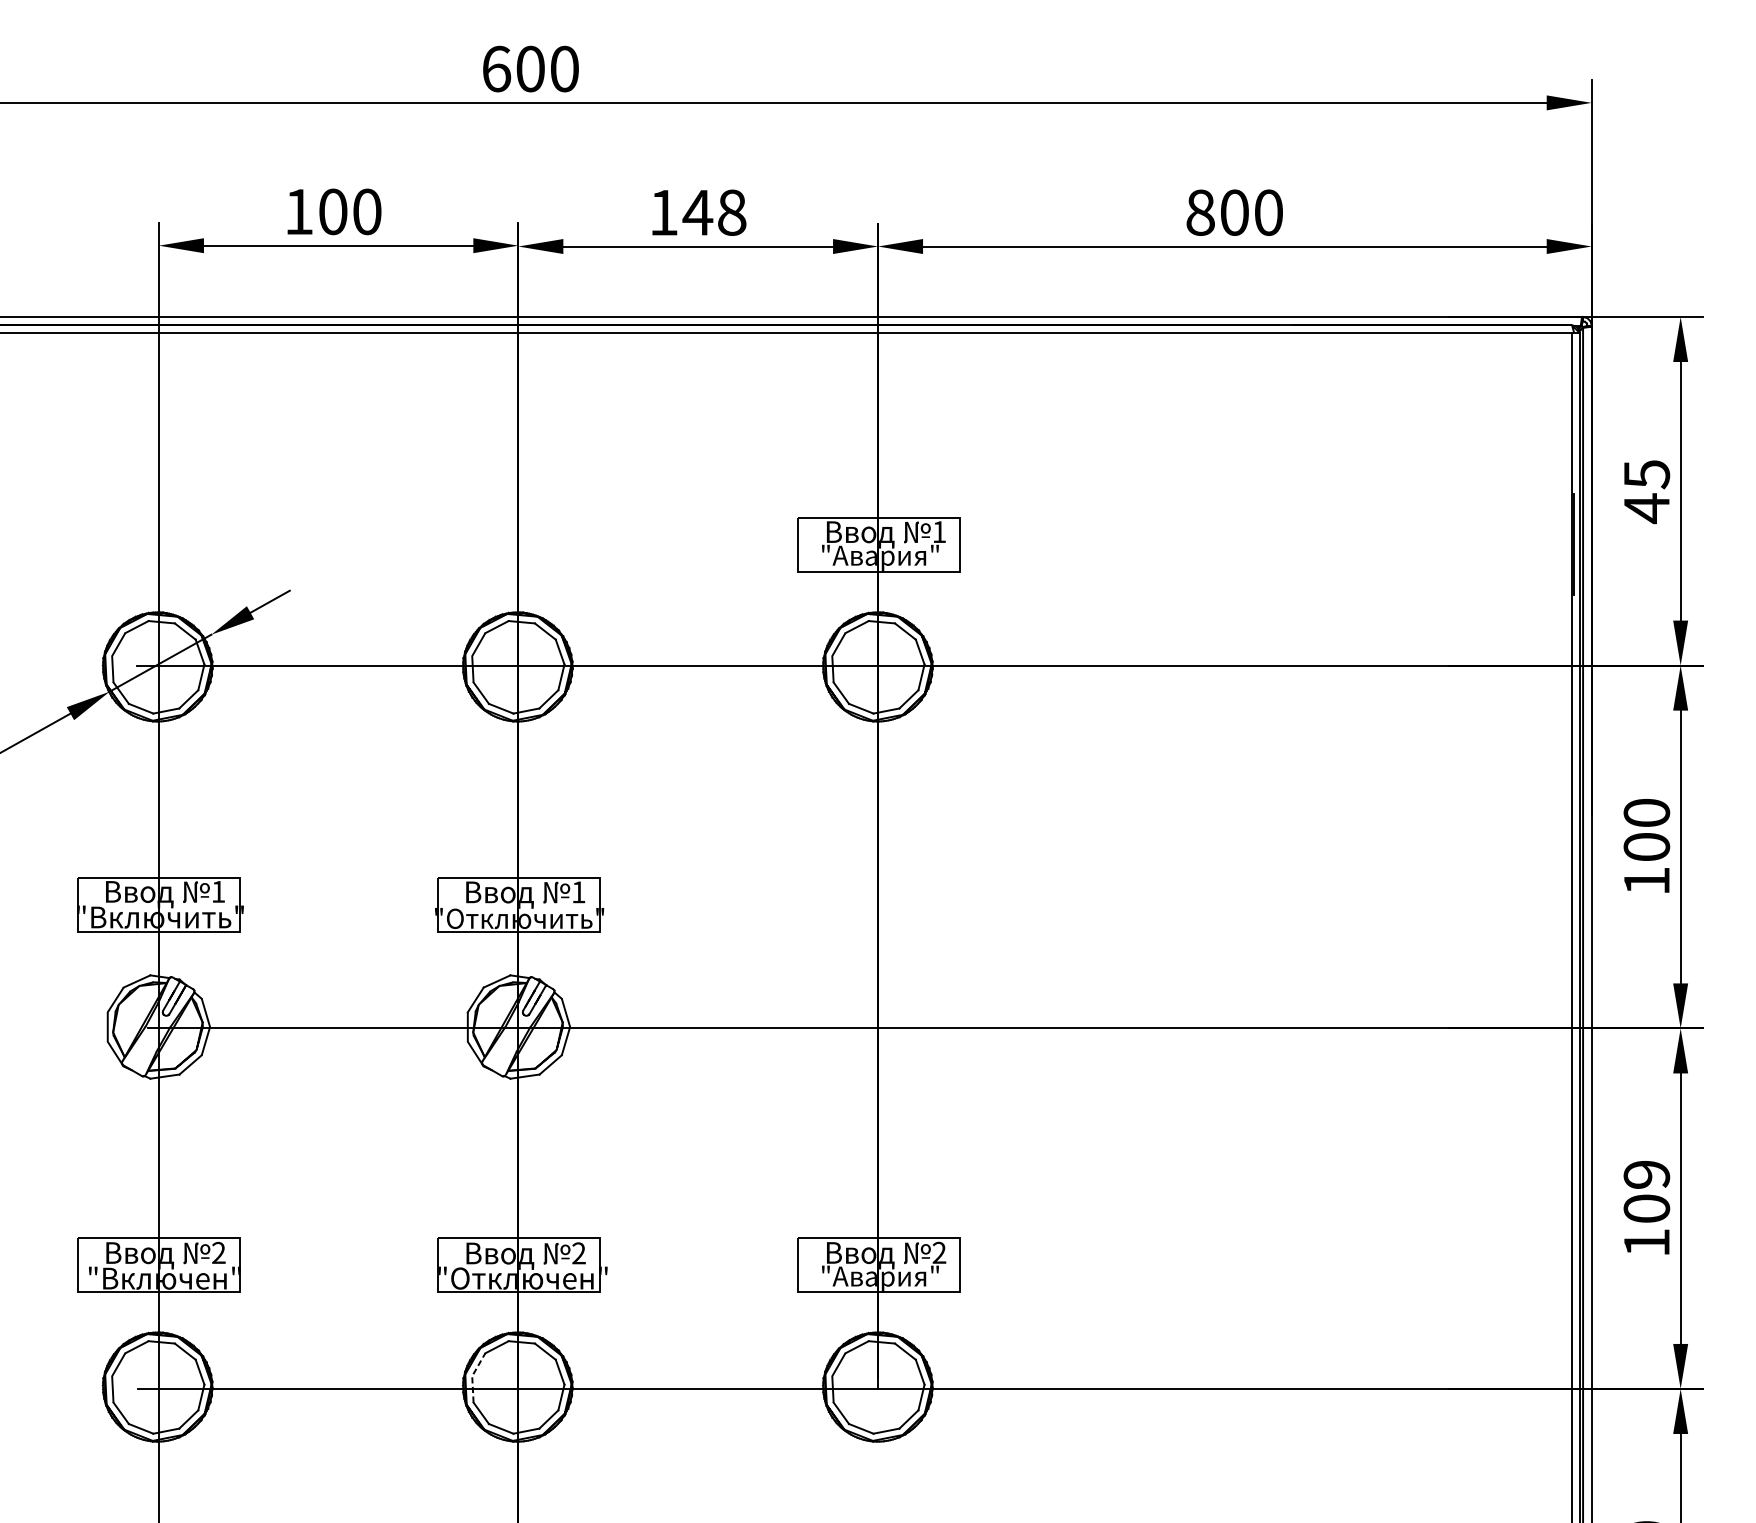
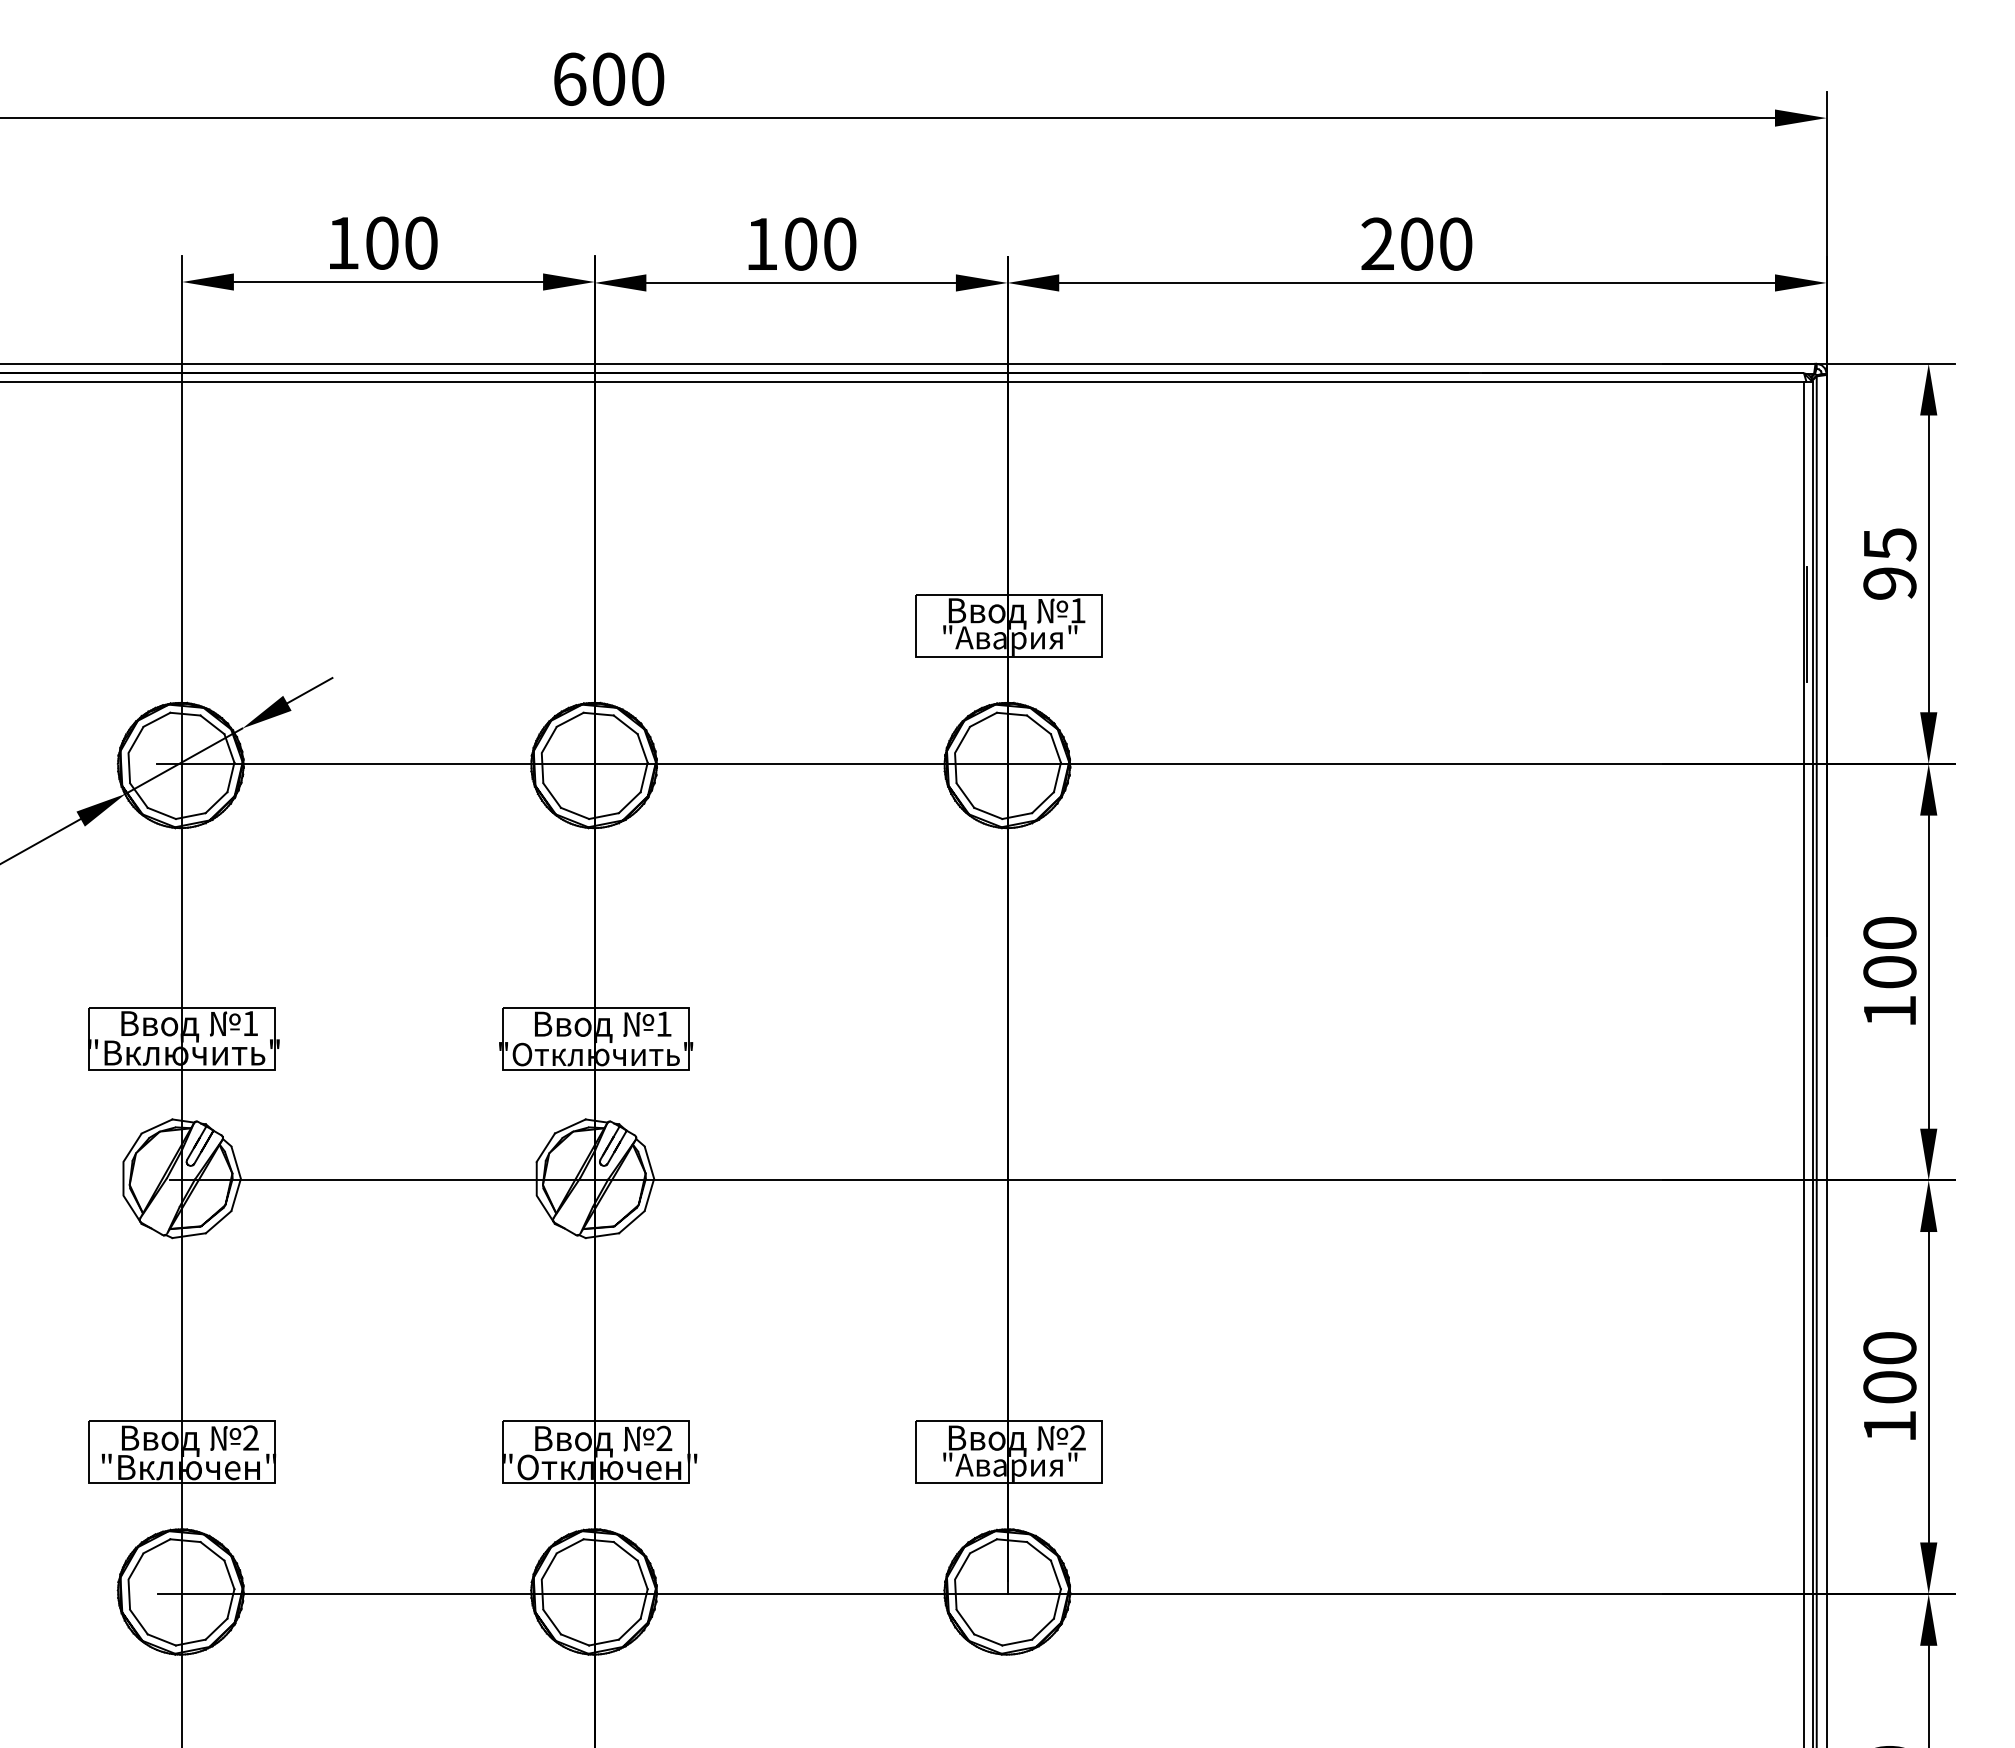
text: (714, 212) -> (819, 243), 148 -> 100
text: (1200, 212) -> (1377, 243), 800 -> 200
text: (1646, 508) -> (1889, 583), 45 -> 95
text: (1646, 1174) -> (1889, 1348), 109 -> 100
line: (471, 1376) -> (541, 1579), dashed -> solid

